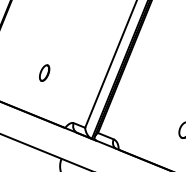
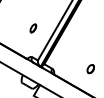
part: (44, 73) -> (33, 28), moved

